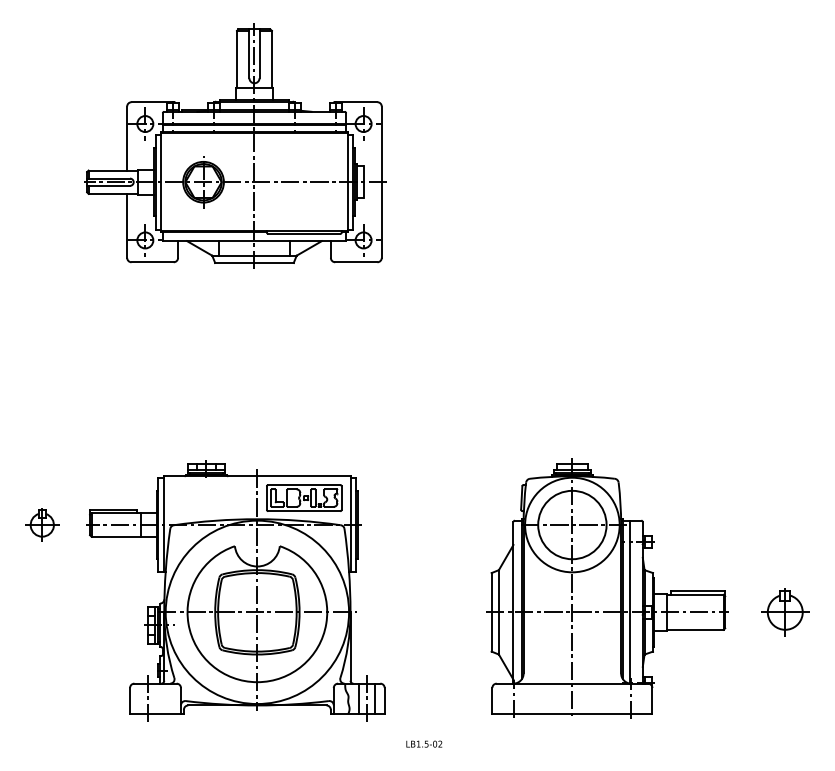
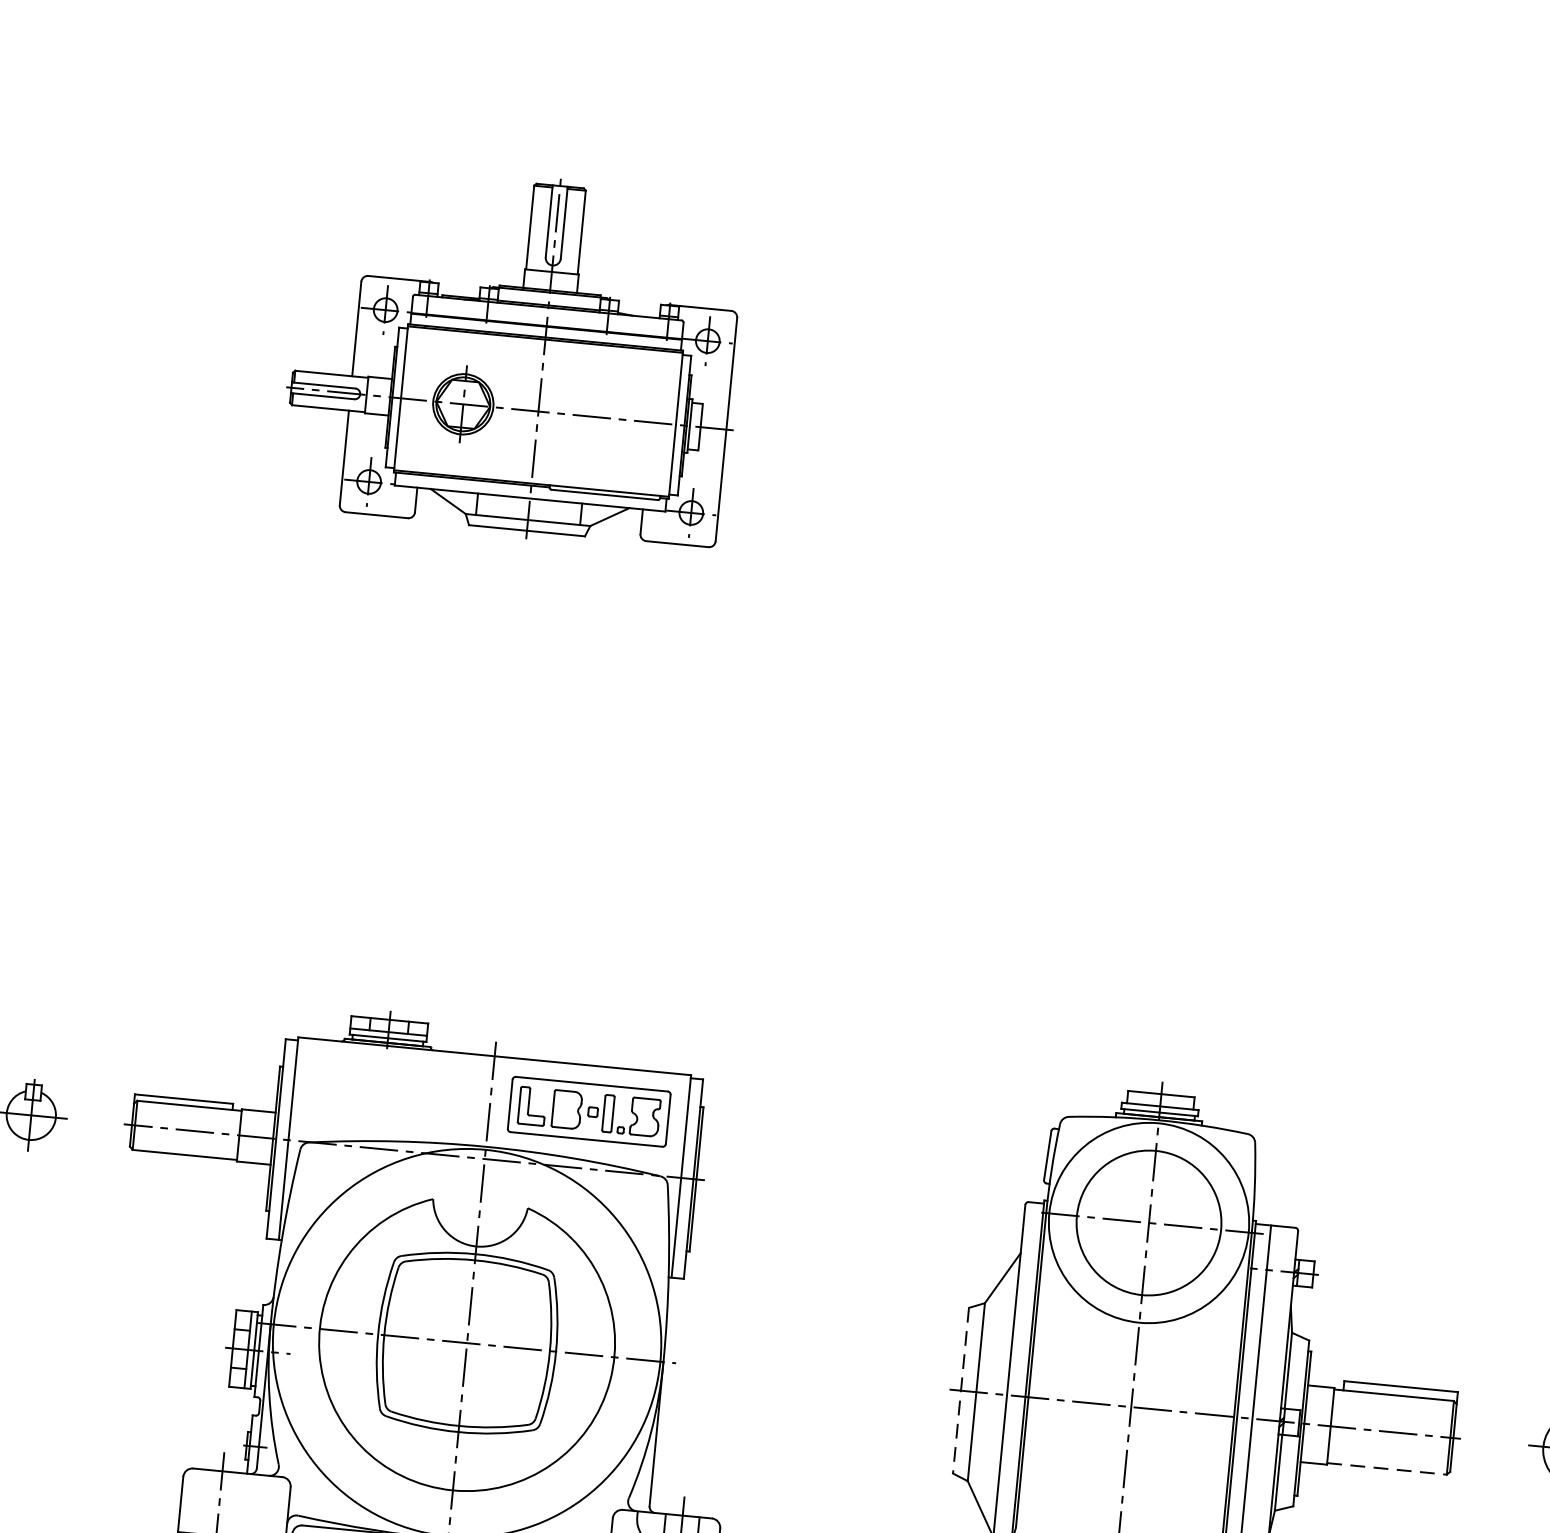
part: (235, 145) -> (515, 354), size x0.7
line: (491, 612) -> (960, 1390), solid -> dashed
line: (695, 629) -> (1387, 1468), solid -> dashed

